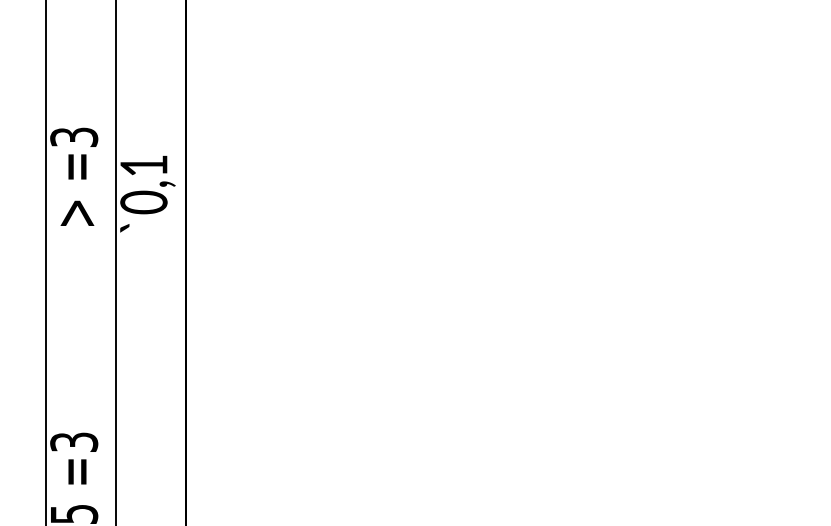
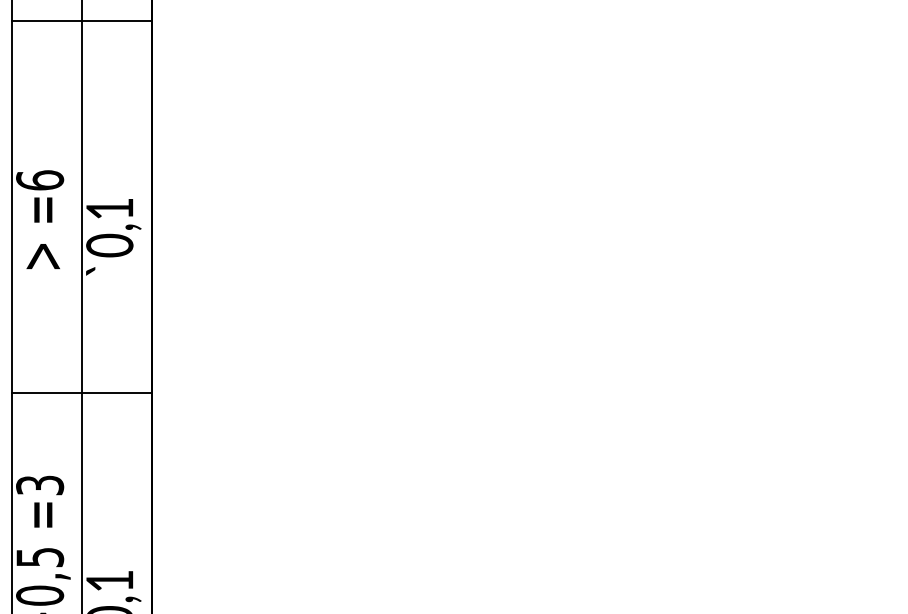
text: (74, 137) -> (40, 180), =3 -> =6
line: (115, 349) -> (81, 392), added

